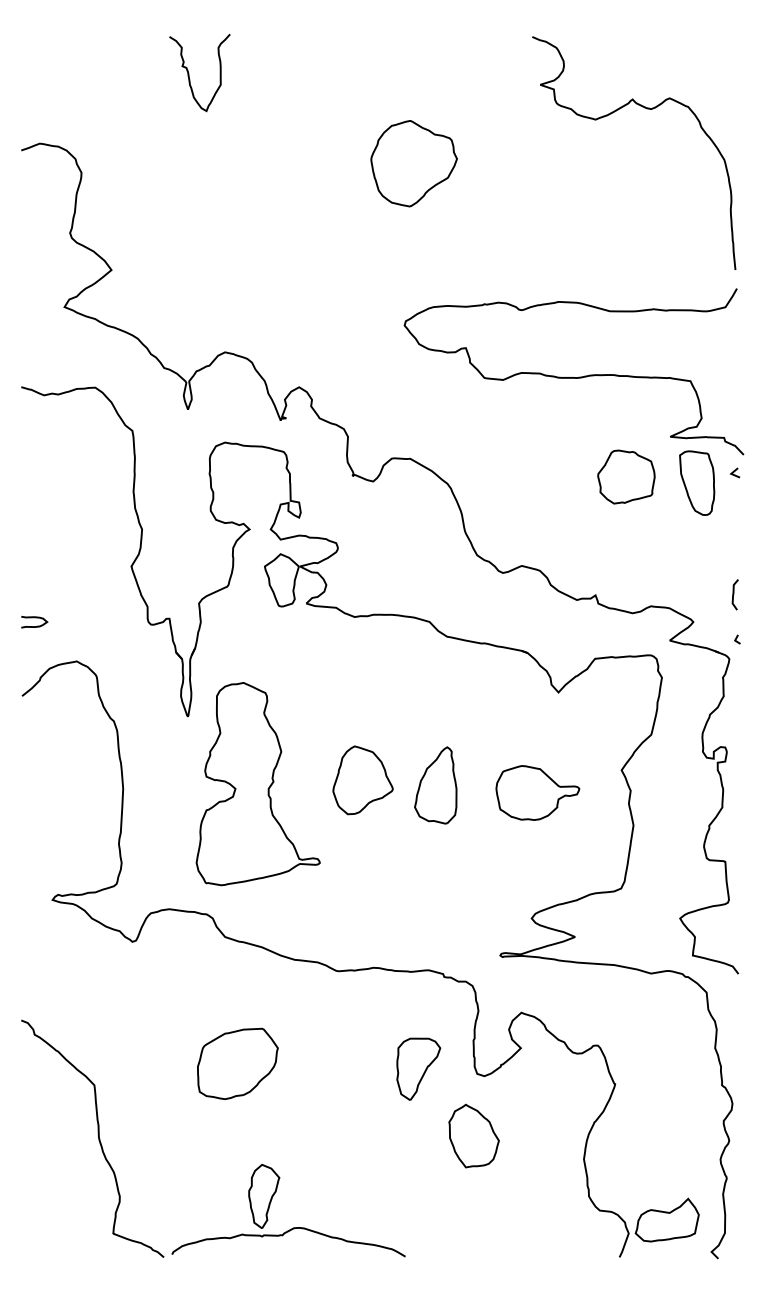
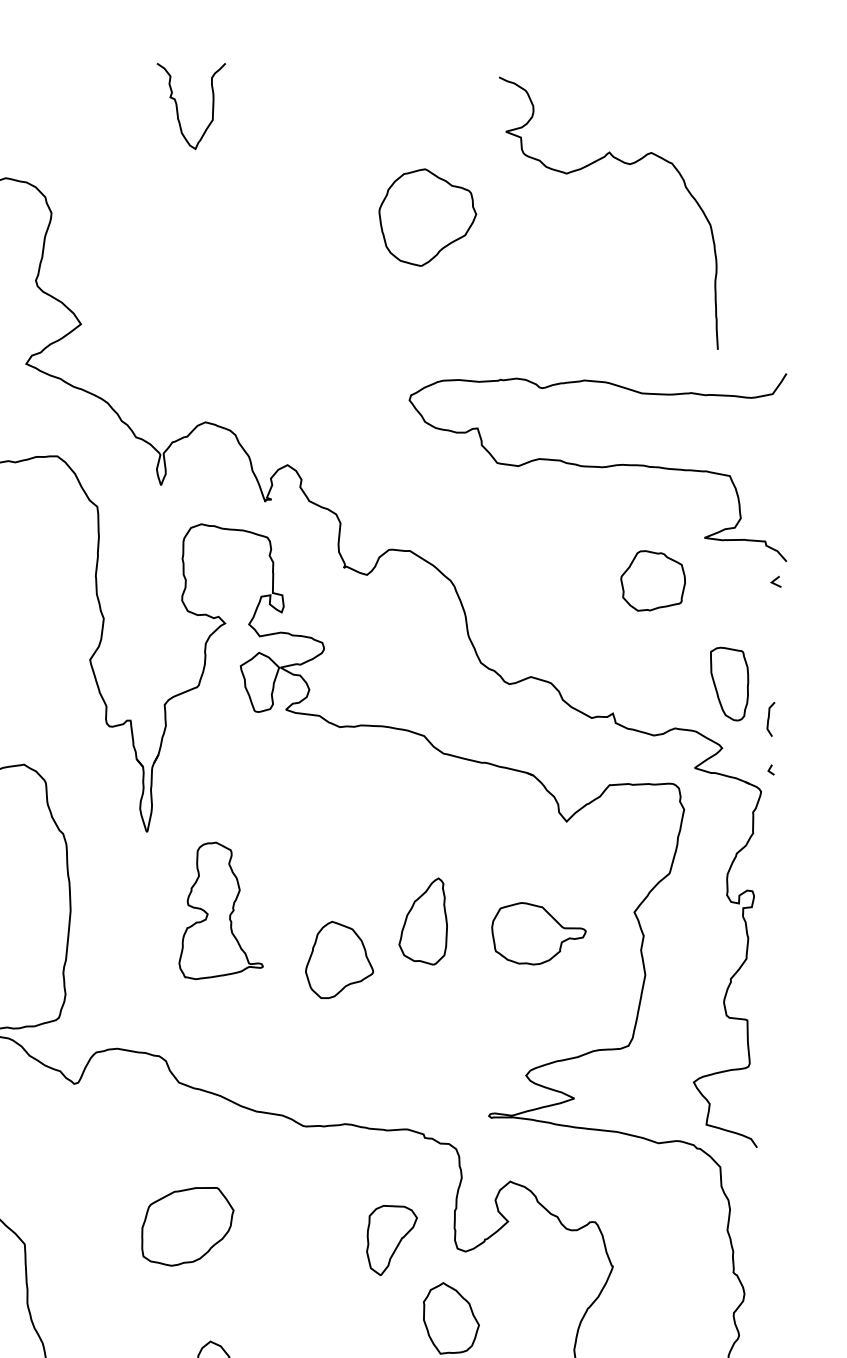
curve: (613, 113) -> (587, 167), moved
part: (697, 482) -> (729, 683), moved
part: (362, 780) -> (339, 960), moved
part: (257, 784) -> (222, 911), size x0.6

